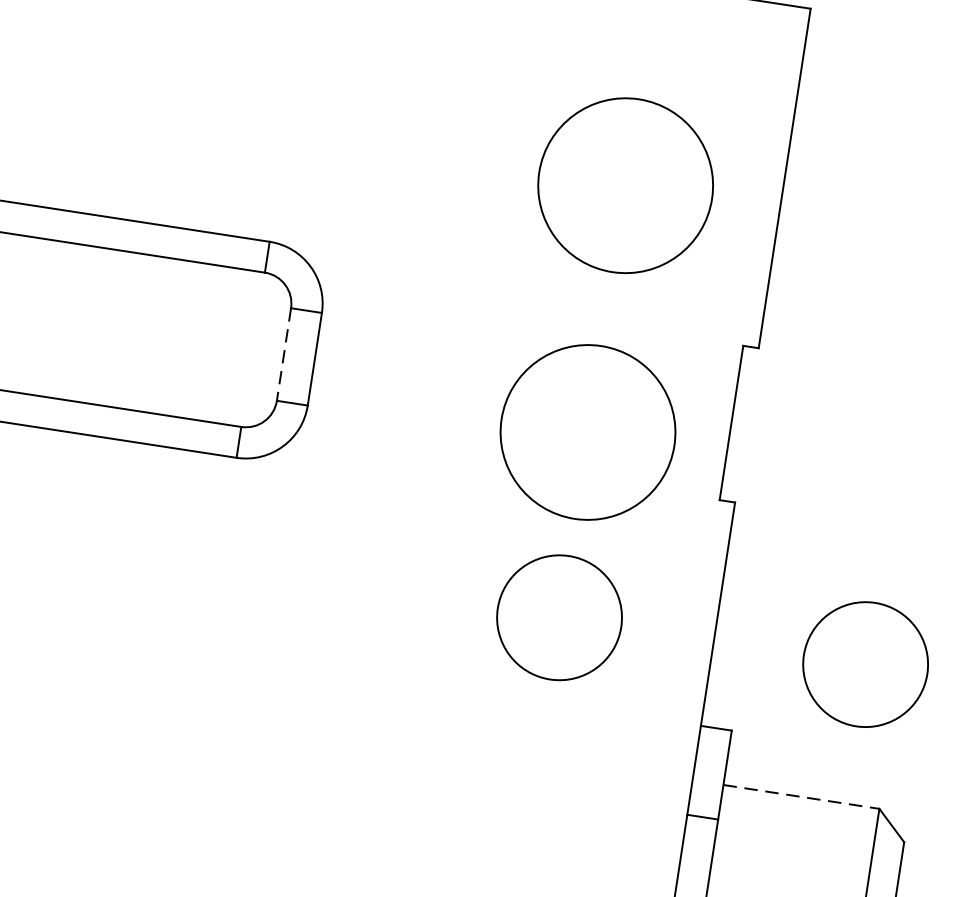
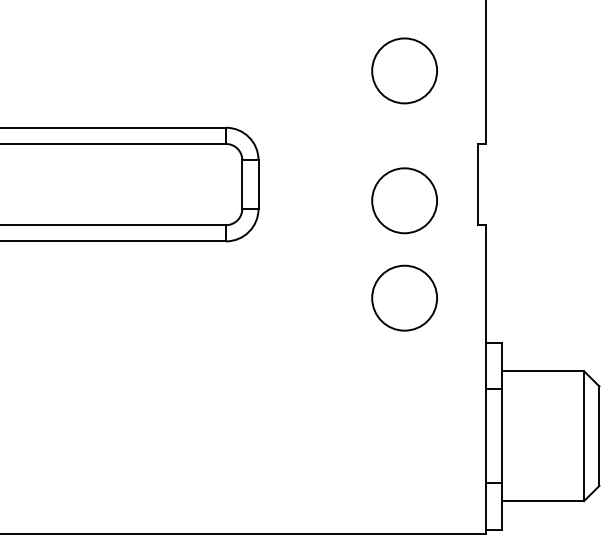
circle: (625, 184) -> (404, 70), size x0.71
line: (284, 356) -> (242, 185), dashed -> solid
circle: (587, 431) -> (404, 200), size x0.71
circle: (865, 663) -> (565, 297), removed
line: (802, 797) -> (543, 371), dashed -> solid

